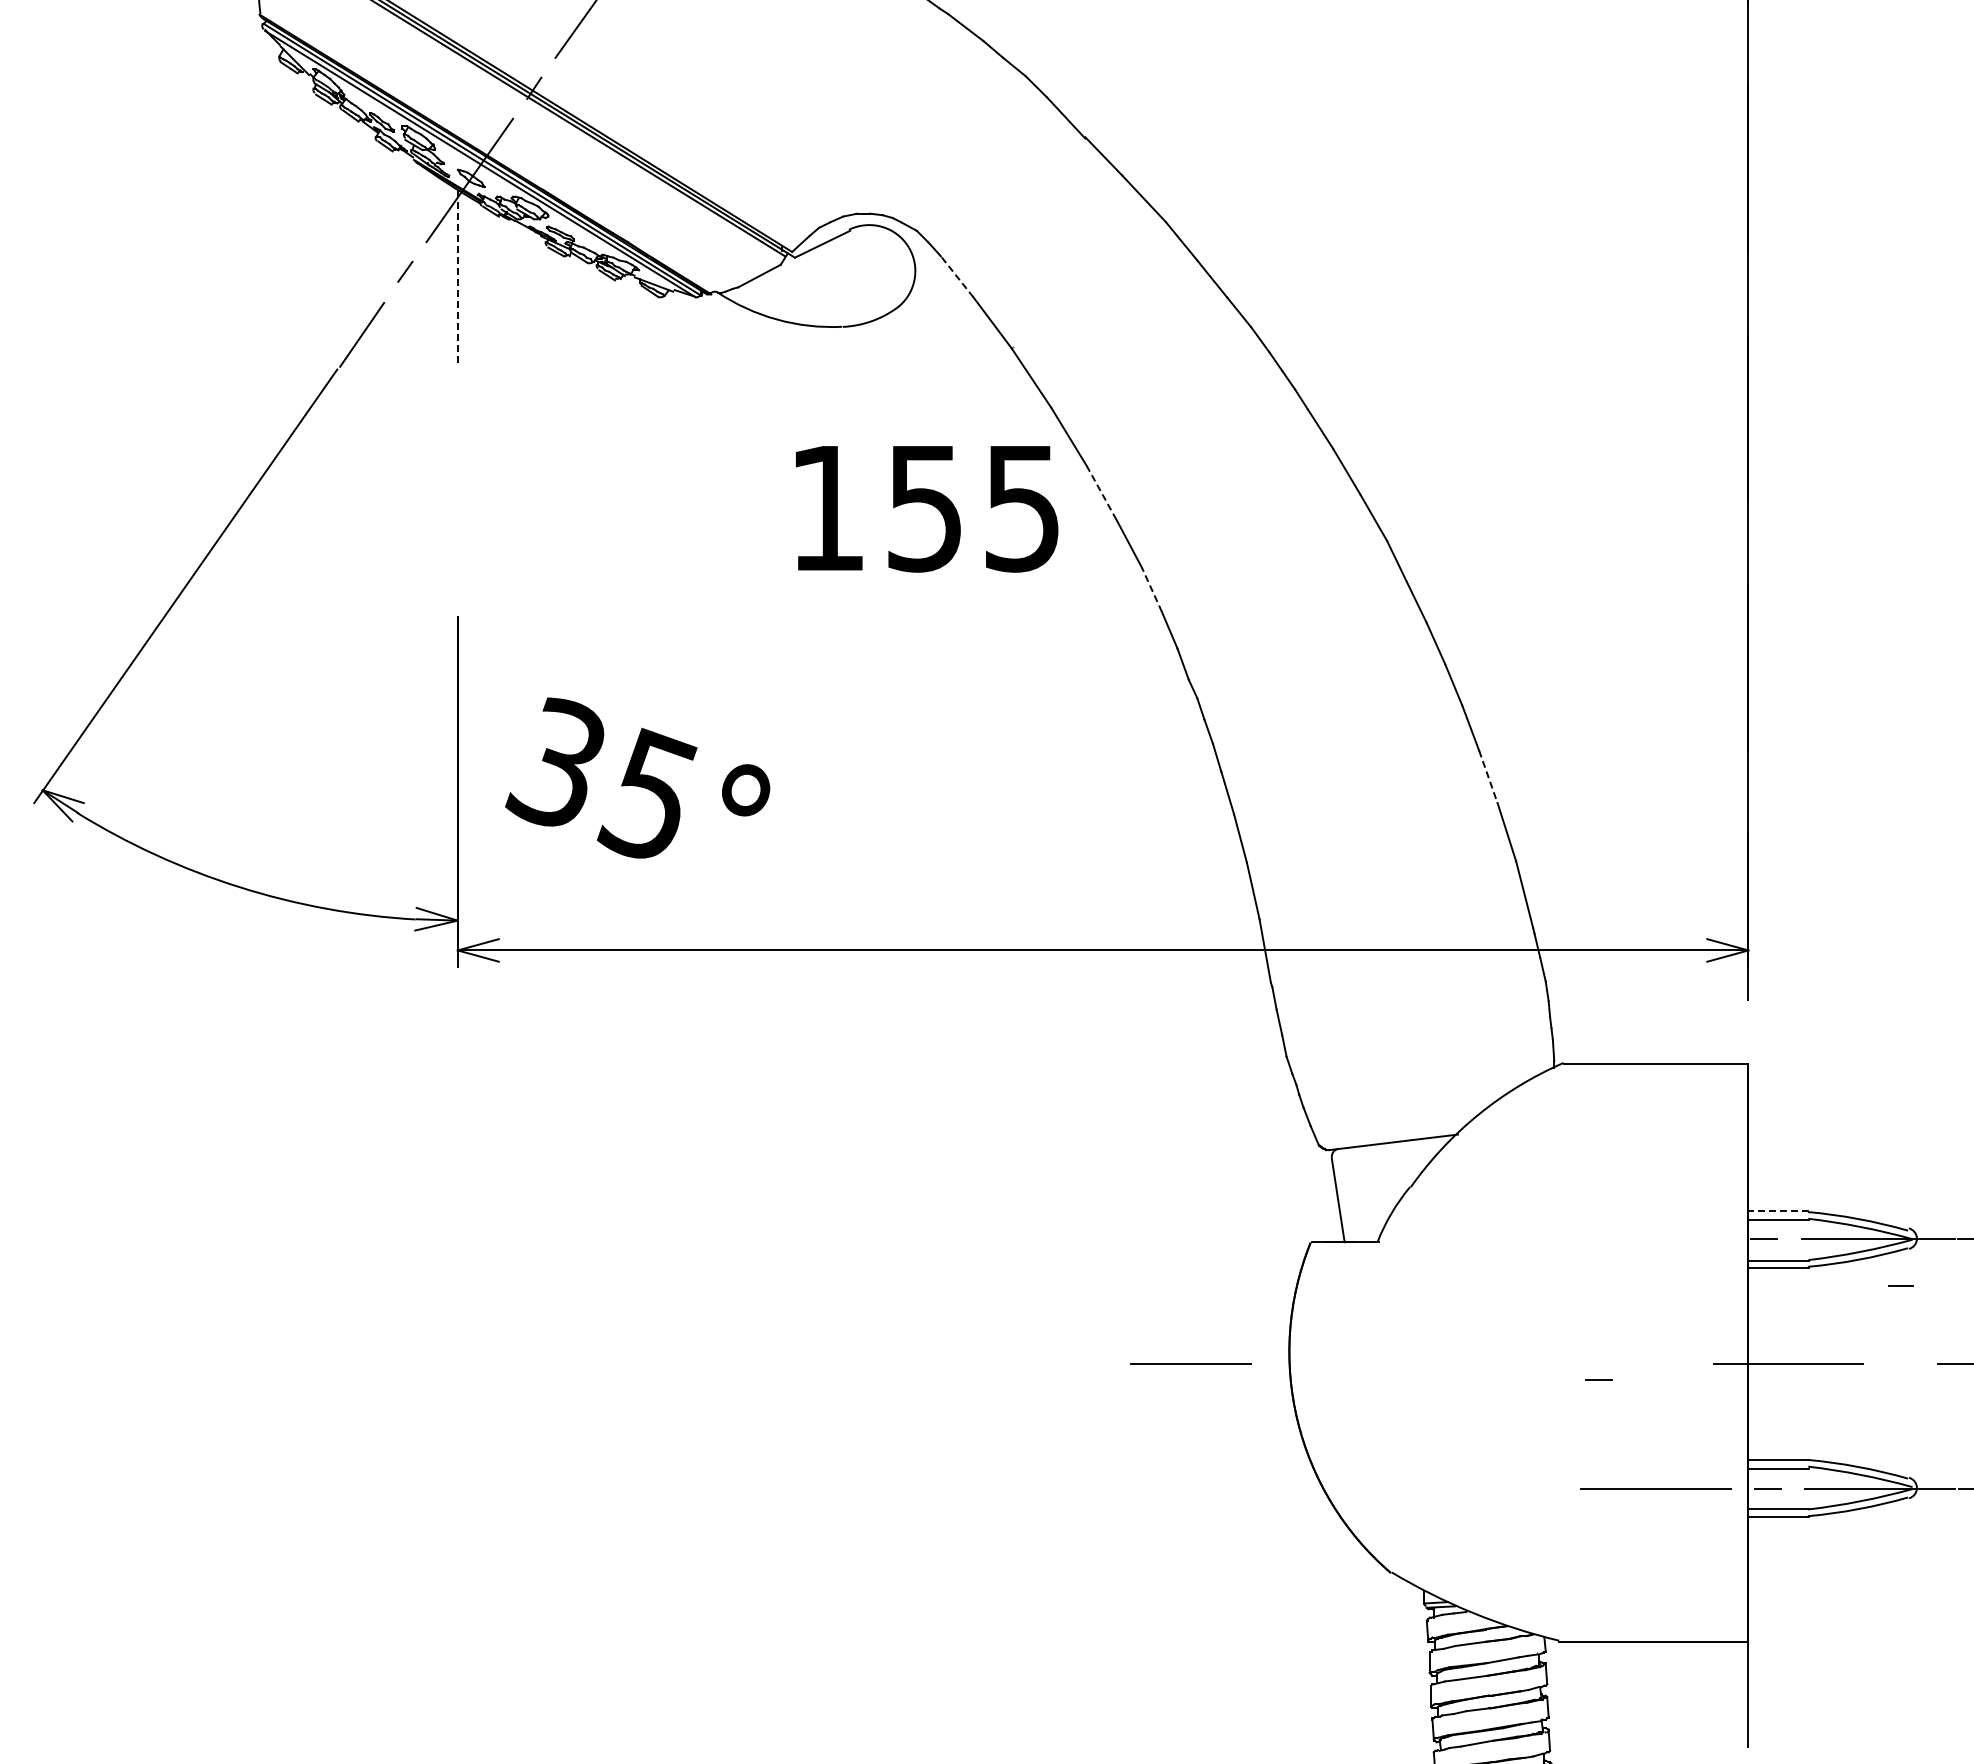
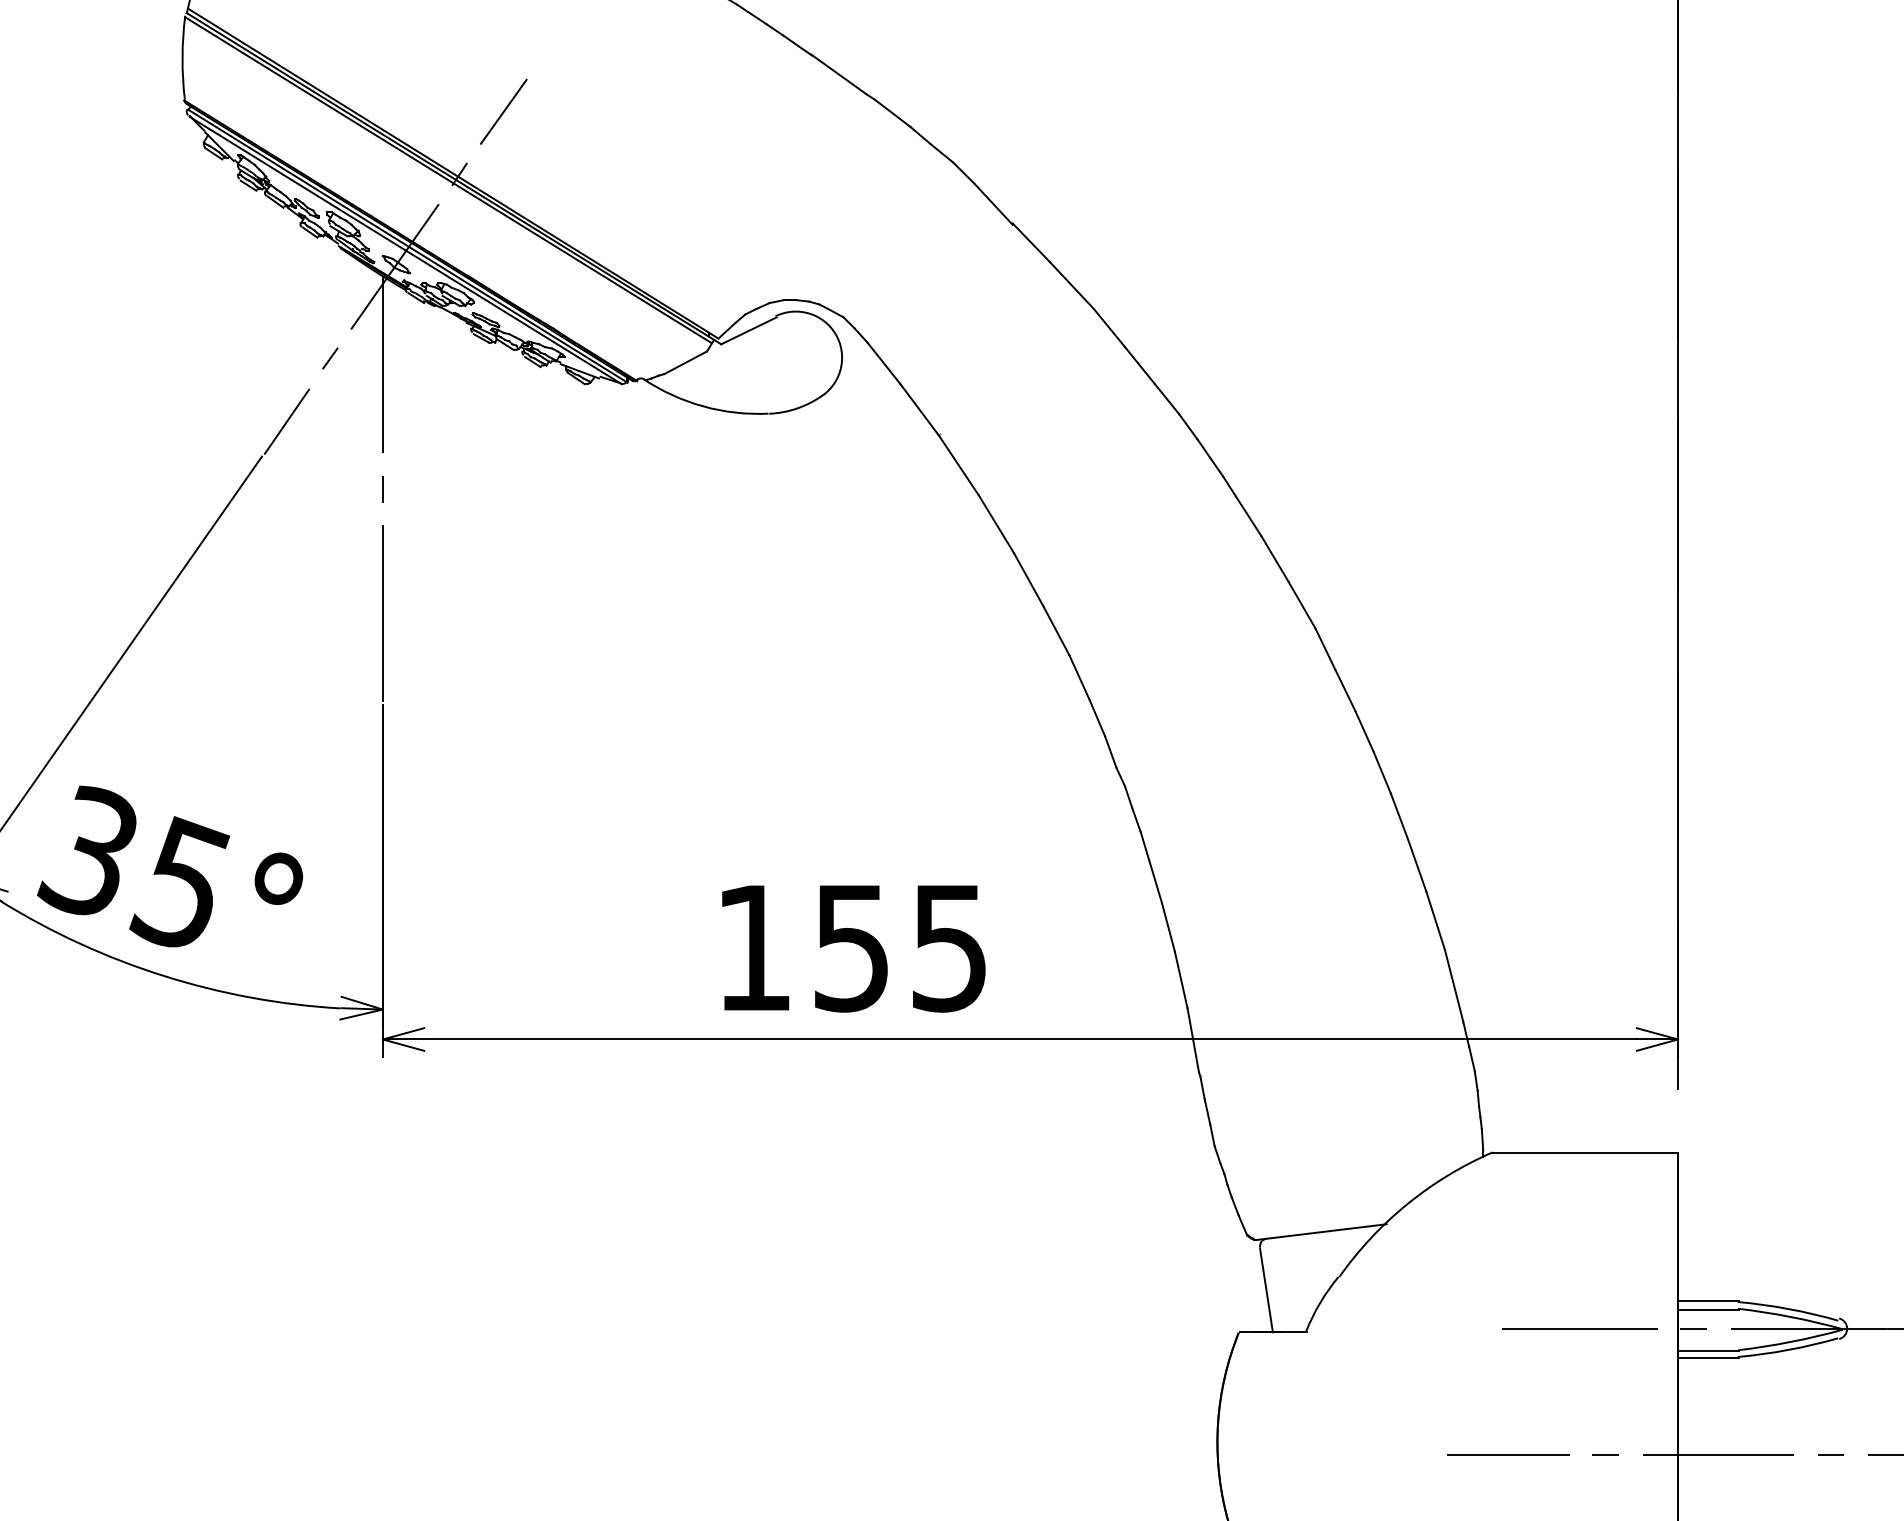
line: (956, 276) -> (883, 363), dashed -> solid
line: (457, 278) -> (382, 365), dashed -> solid
line: (457, 401) -> (382, 488), added
line: (1101, 492) -> (1028, 579), dashed -> solid
text: (927, 509) -> (854, 949), moved
line: (457, 526) -> (382, 614), added
line: (1151, 589) -> (1079, 677), dashed -> solid
line: (1488, 776) -> (1417, 864), dashed -> solid
text: (637, 777) -> (169, 865), moved
line: (1778, 1211) -> (1708, 1301), dashed -> solid
line: (1650, 1239) -> (1579, 1329), added
line: (1900, 1285) -> (1830, 1453), moved
line: (1190, 1363) -> (1507, 1453), moved
line: (1598, 1379) -> (1604, 1453), moved

